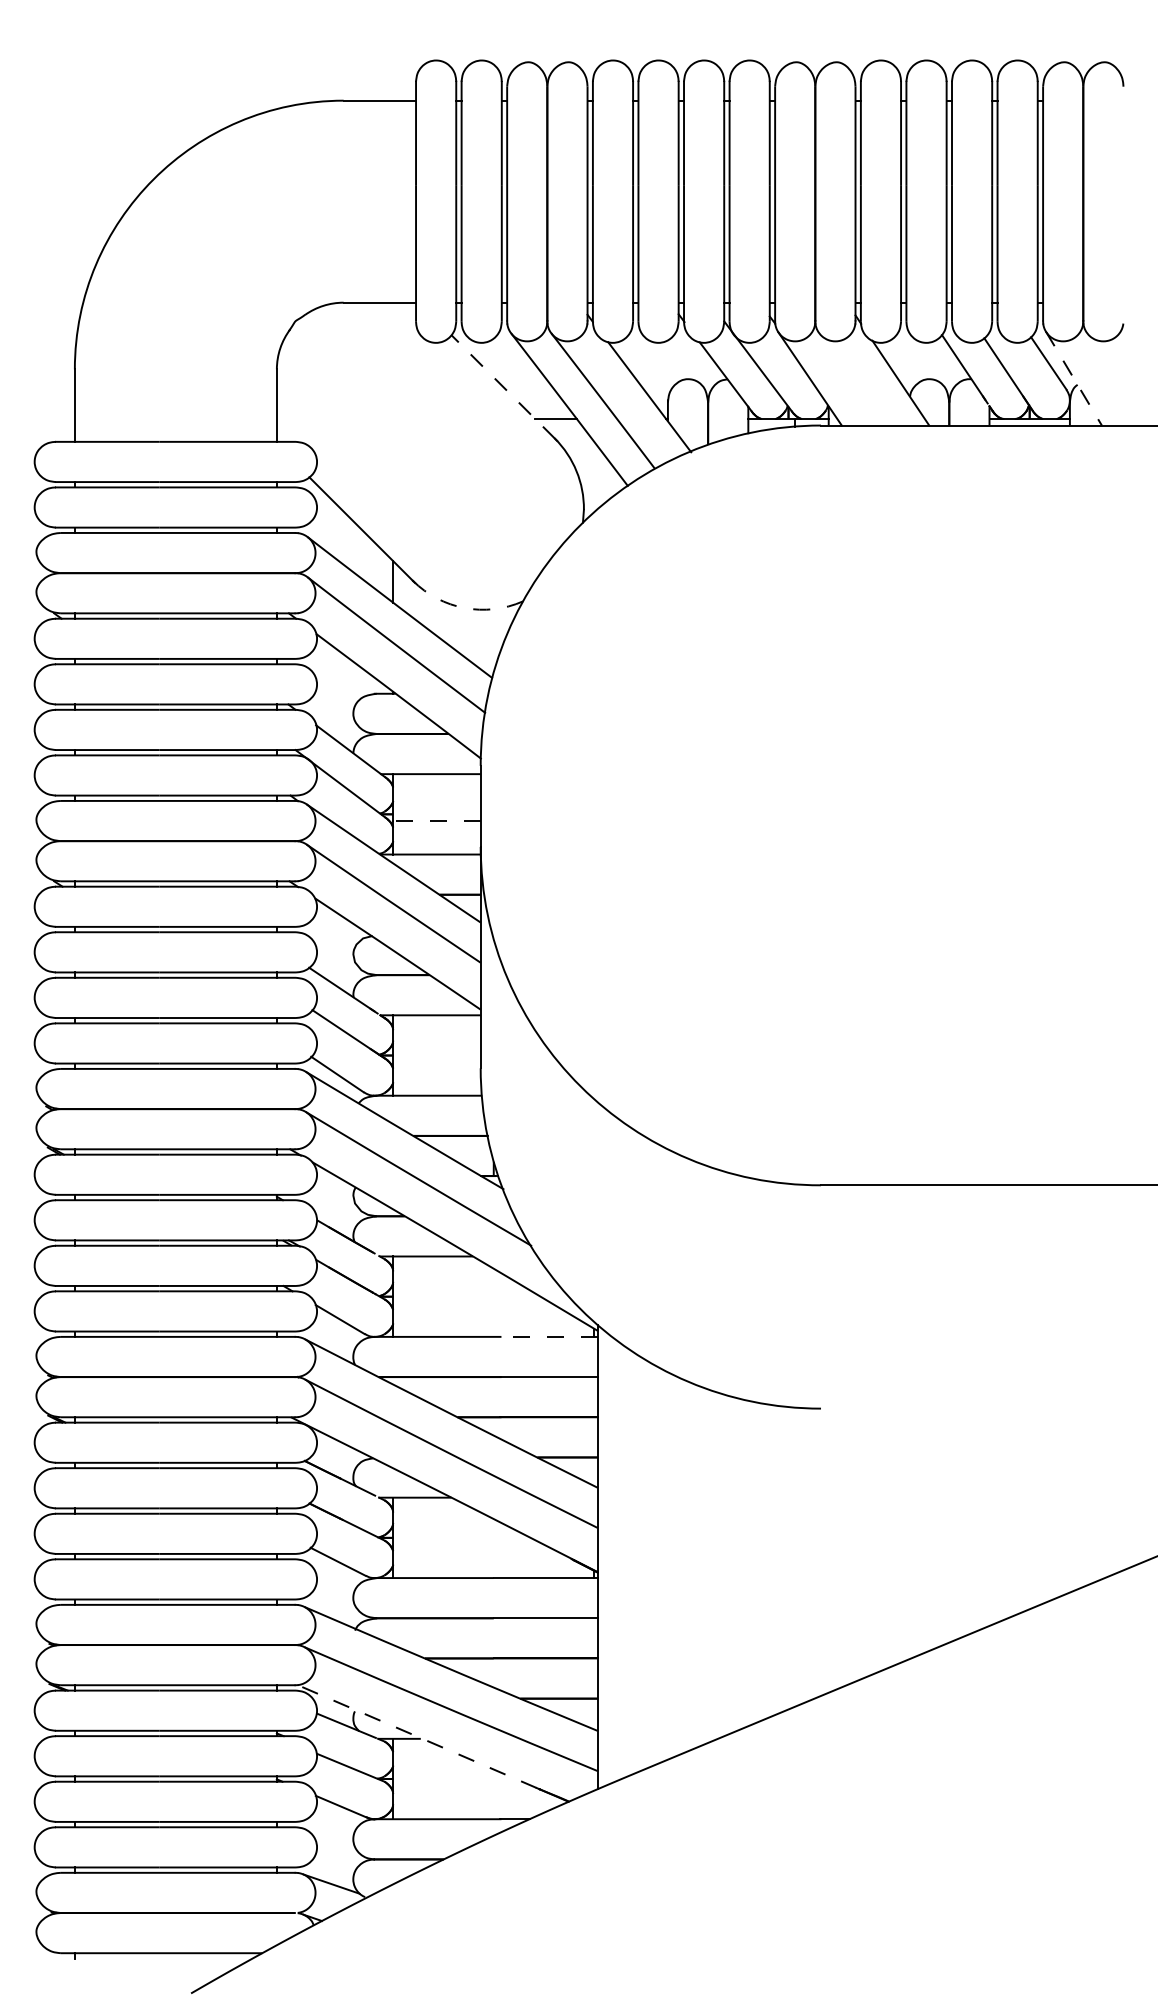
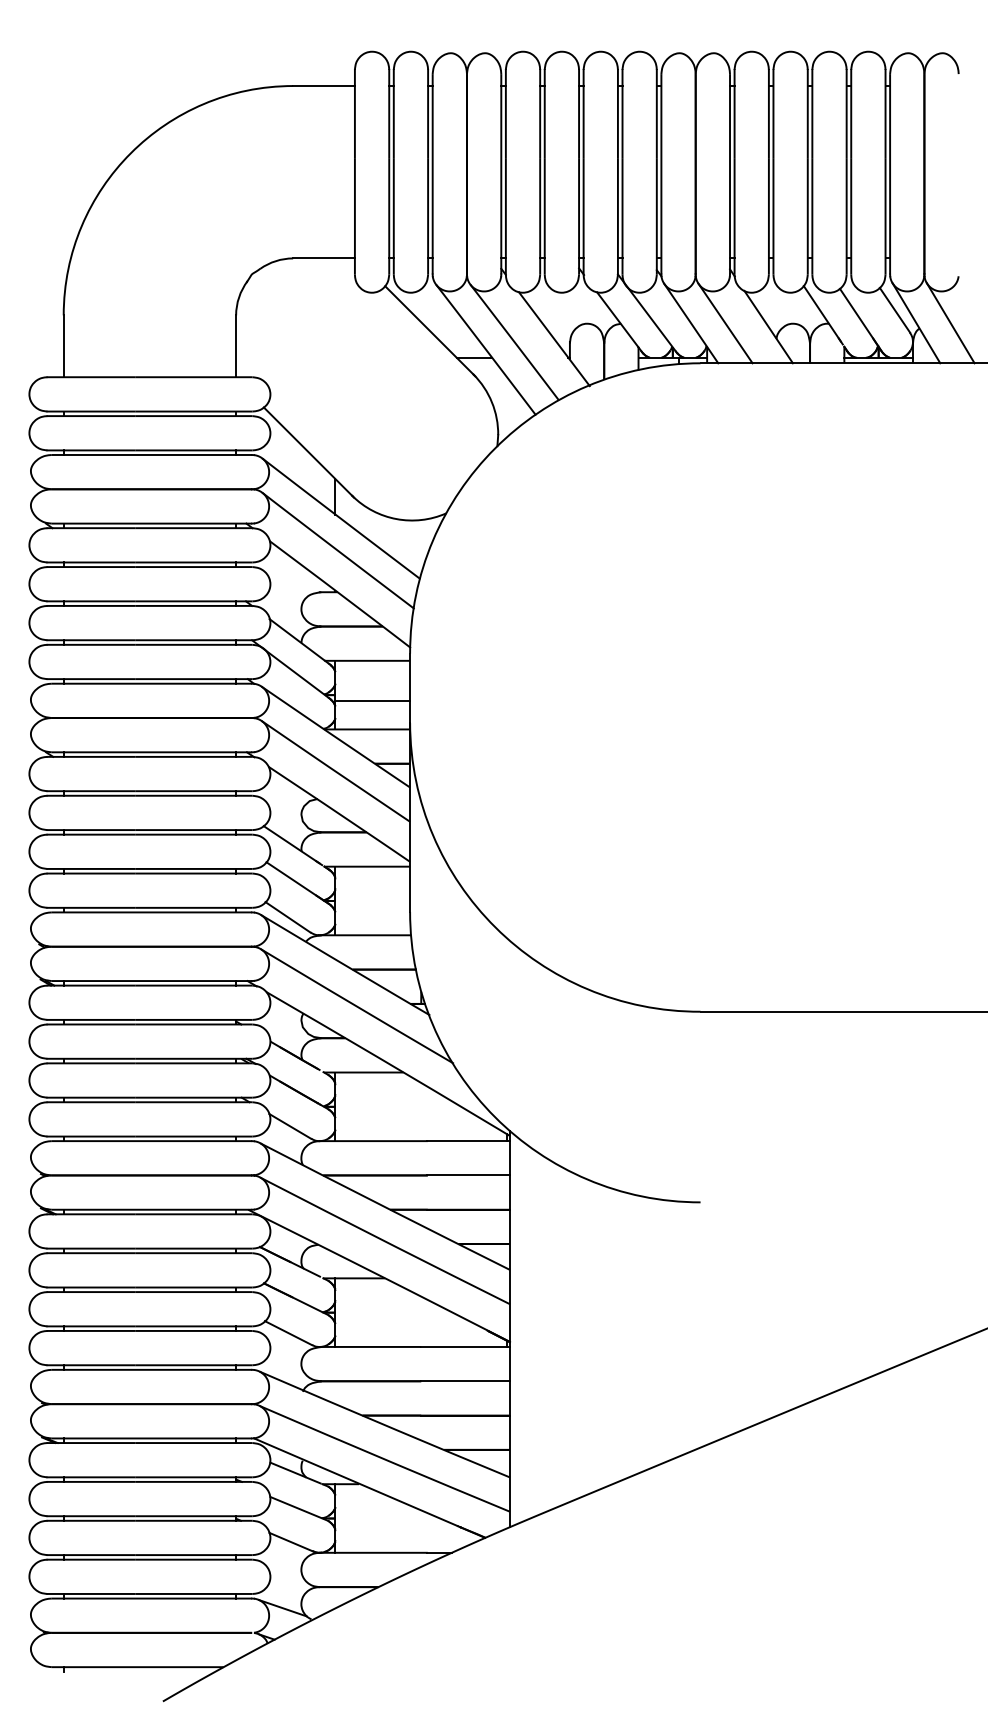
line: (849, 378) -> (724, 323), added
line: (1073, 378) -> (916, 323), dashed -> solid
line: (1114, 378) -> (951, 323), added
line: (502, 386) -> (428, 329), dashed -> solid
arc: (464, 608) -> (396, 519), dashed -> solid
line: (436, 821) -> (372, 701), dashed -> solid
line: (548, 1336) -> (467, 1140), dashed -> solid
line: (416, 1736) -> (355, 1482), dashed -> solid

